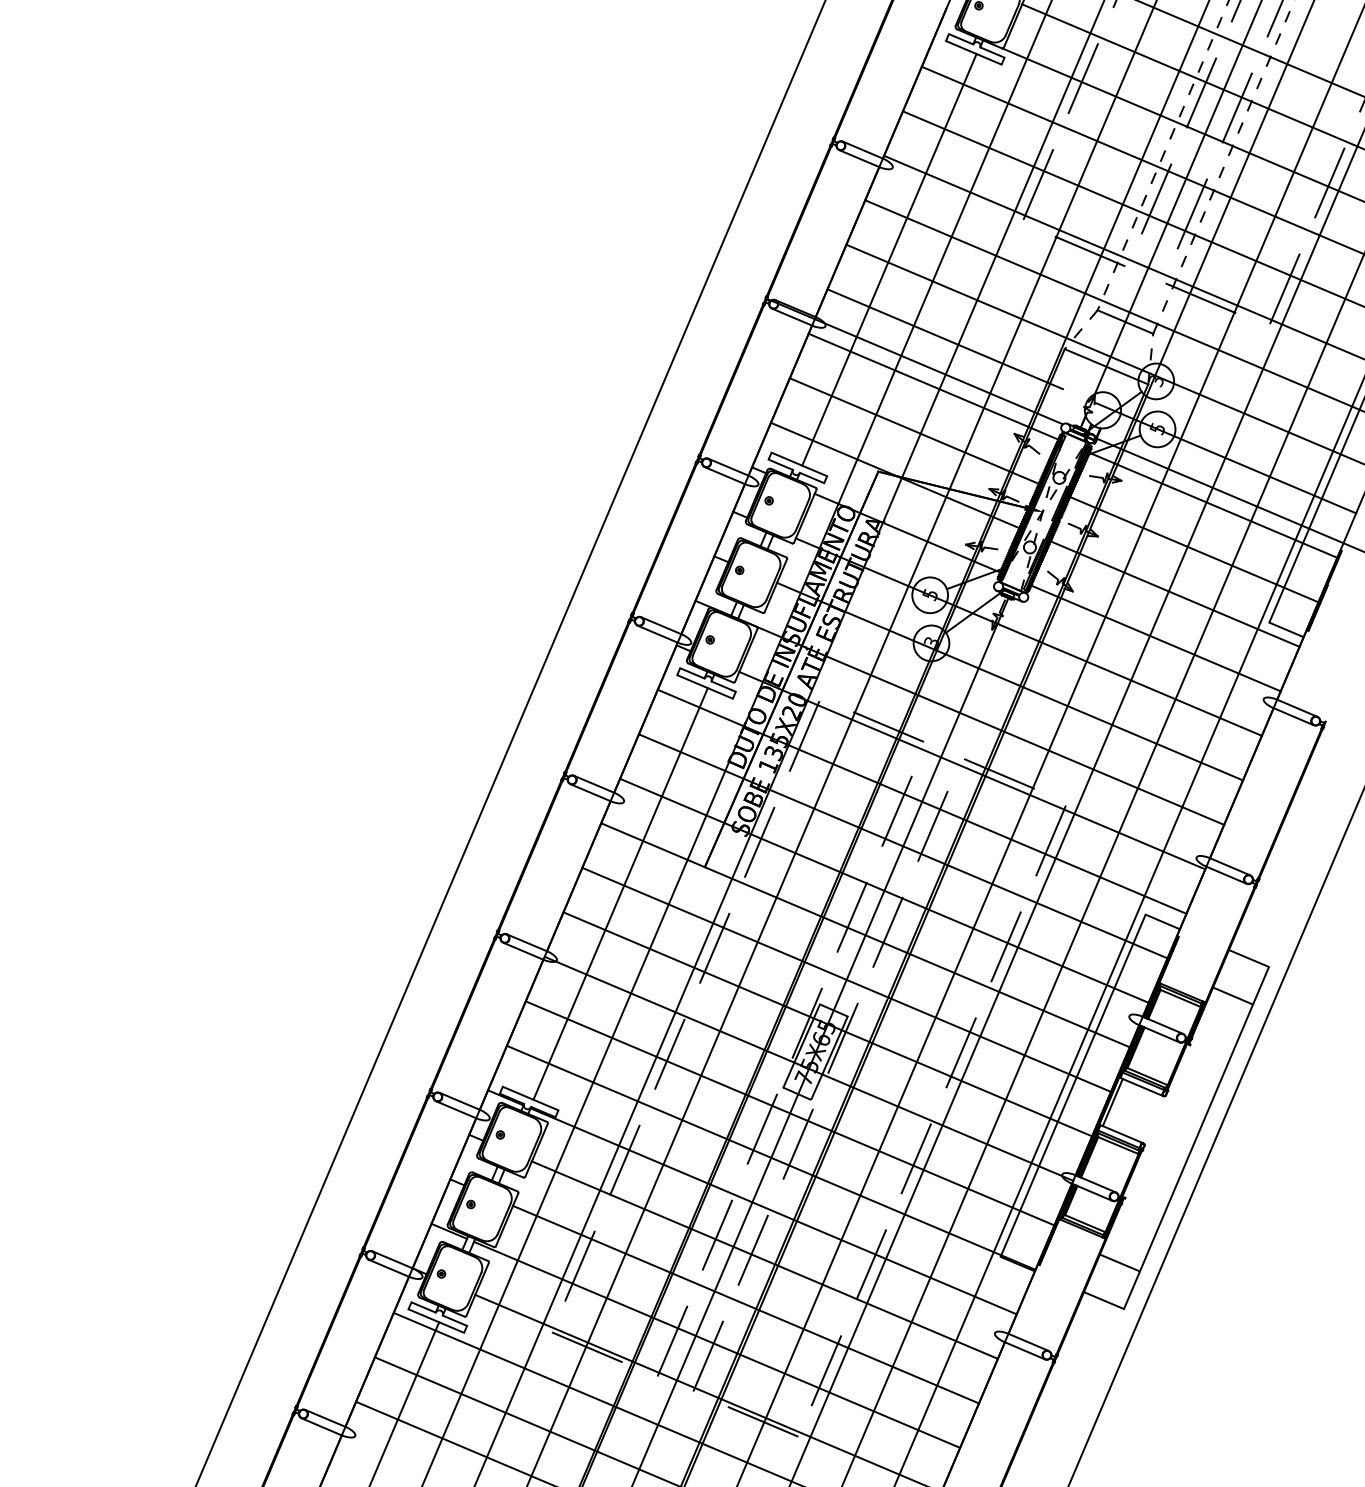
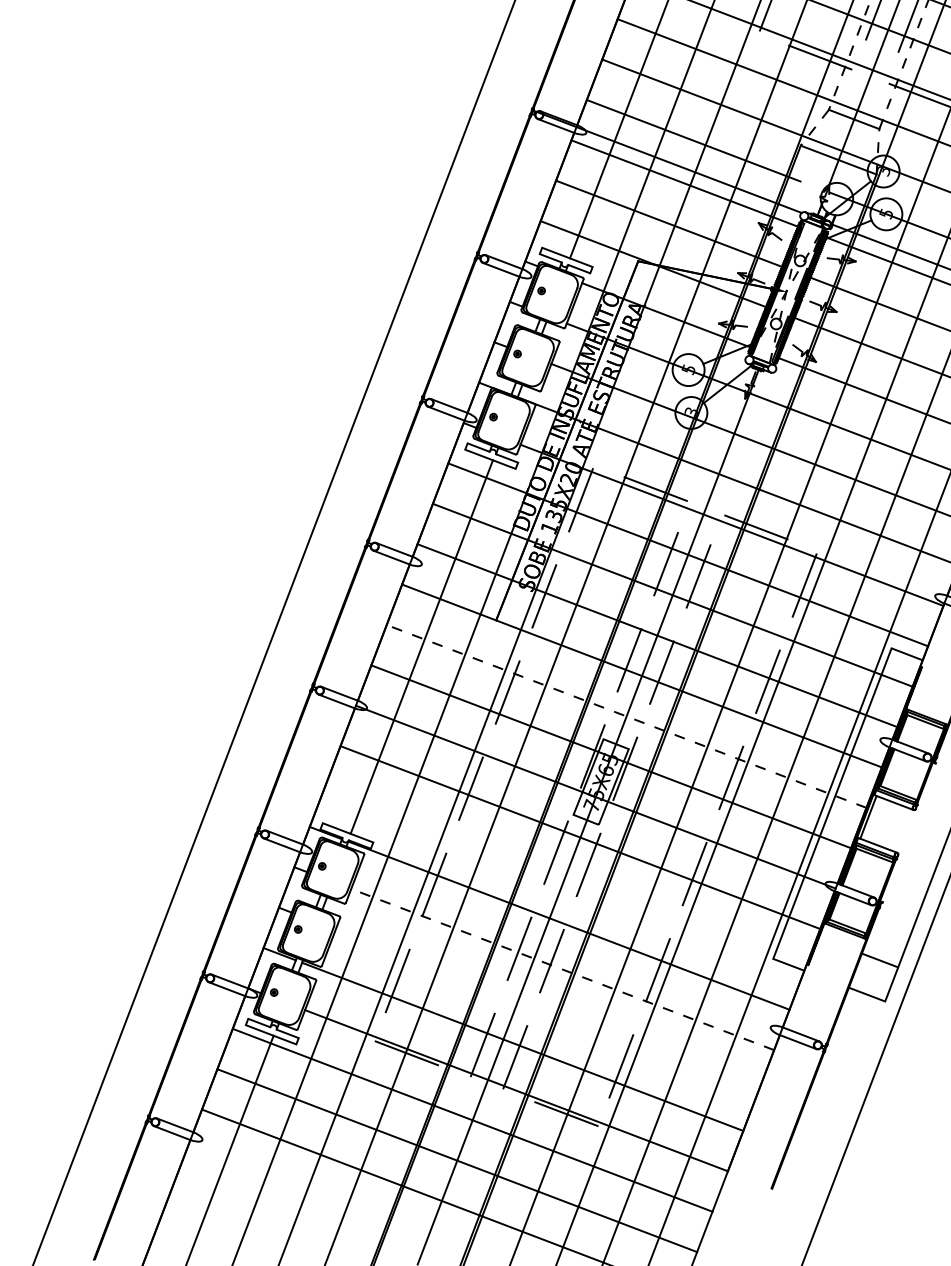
line: (846, 979) -> (626, 716), solid -> dashed
line: (771, 1157) -> (565, 877), removed
line: (764, 1259) -> (562, 969), solid -> dashed
line: (745, 1304) -> (546, 1009), removed

